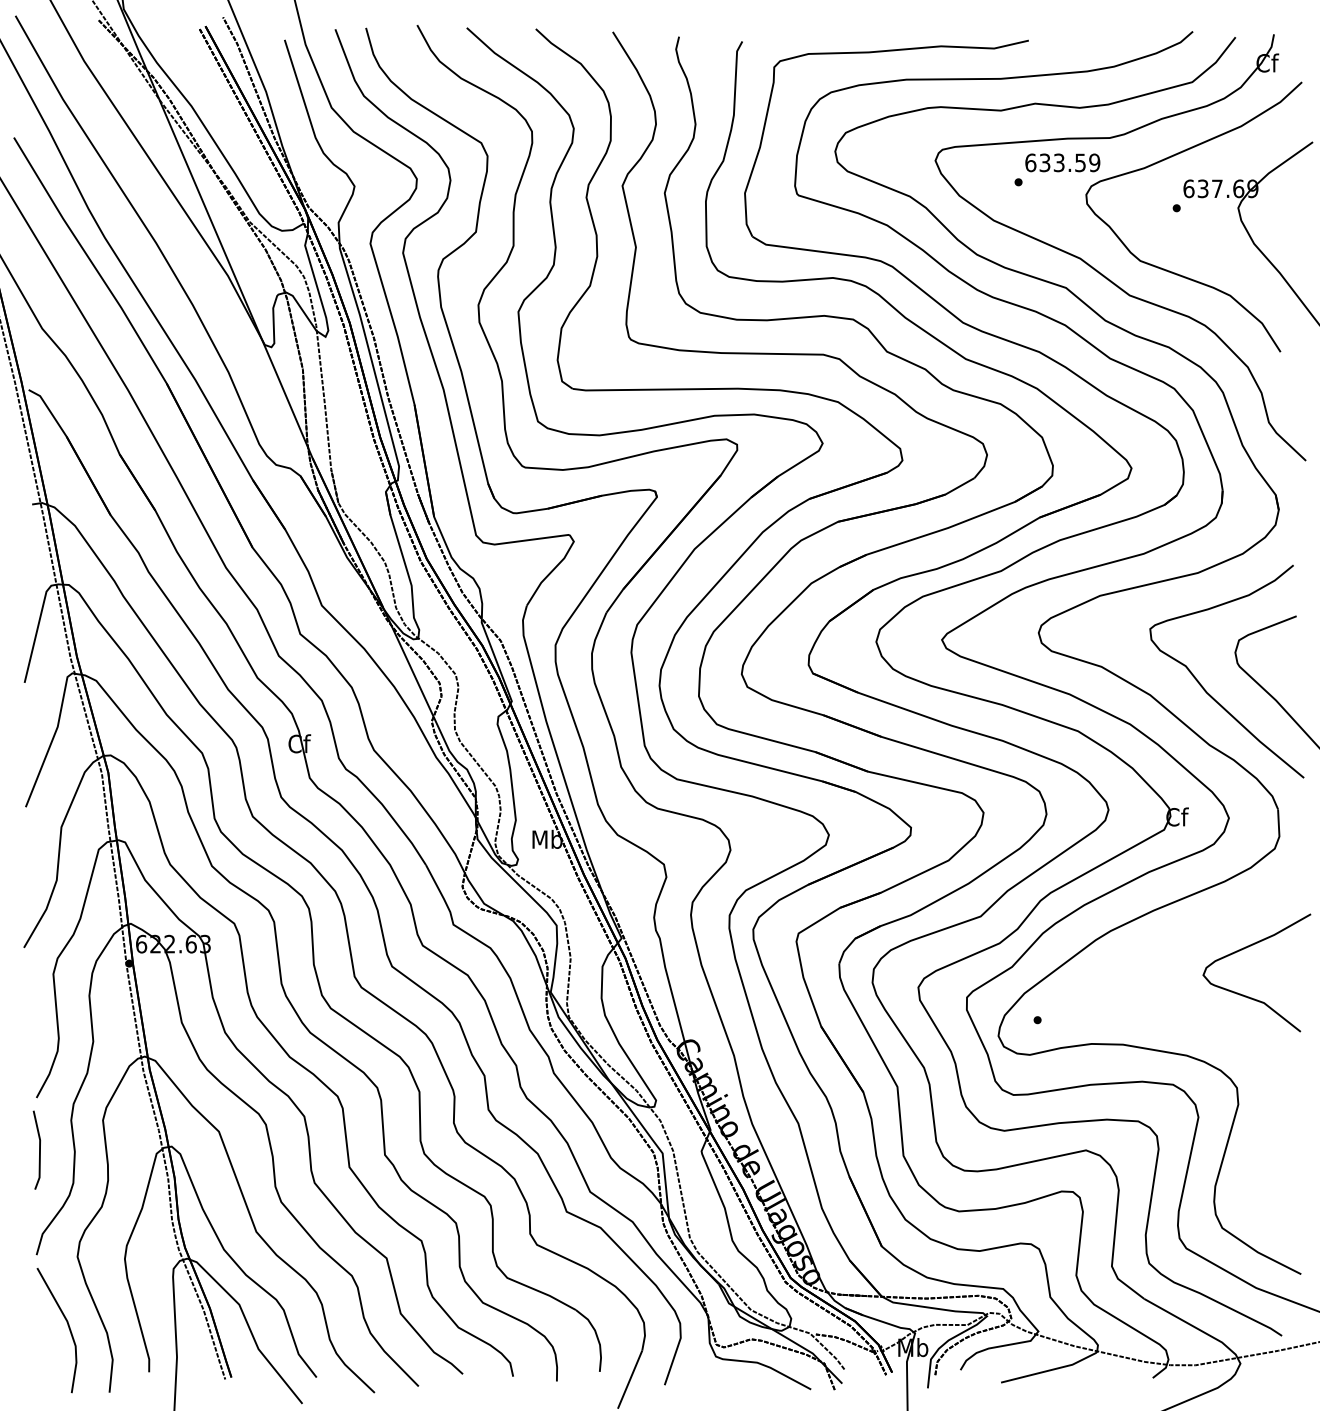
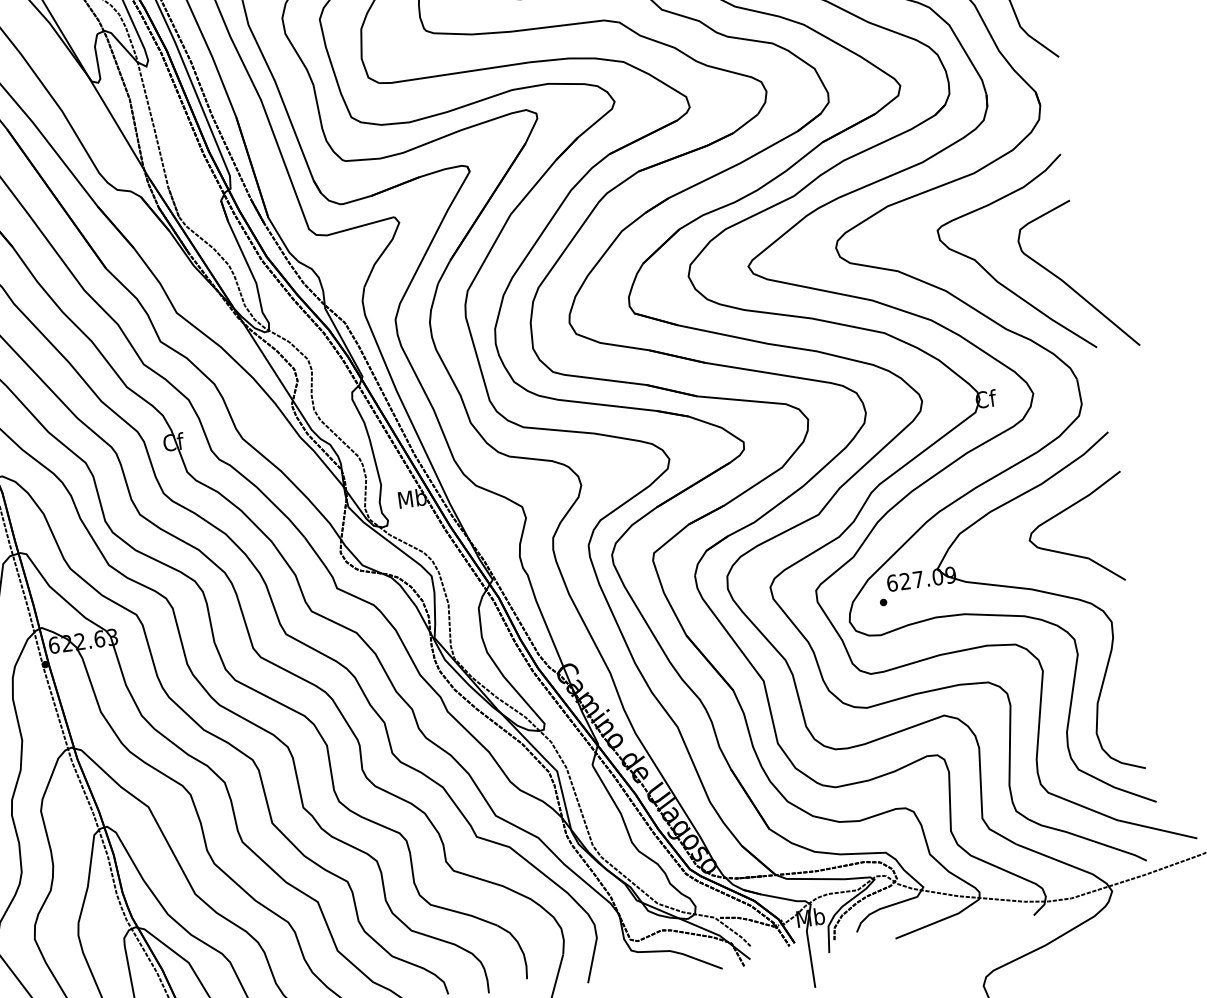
part: (1180, 1024) -> (1014, 588), added

